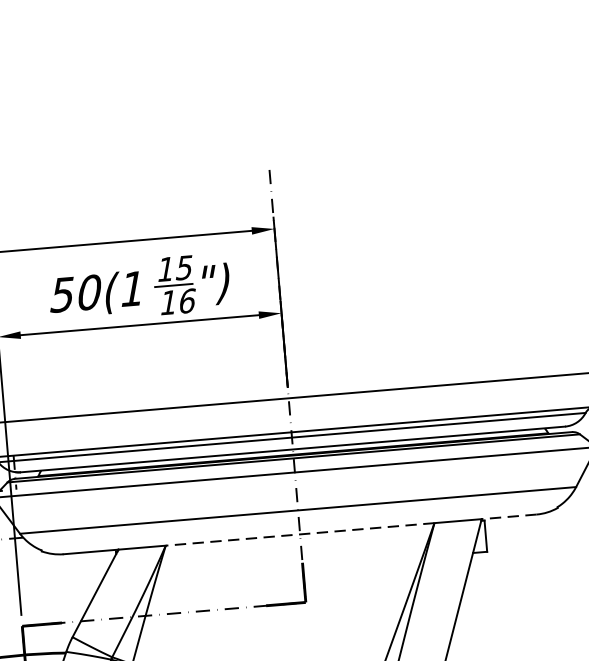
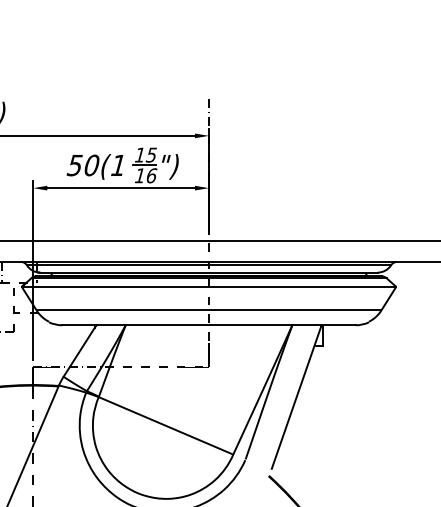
line: (508, 517) -> (338, 325), dashed -> solid
line: (299, 534) -> (208, 325), dashed -> solid

